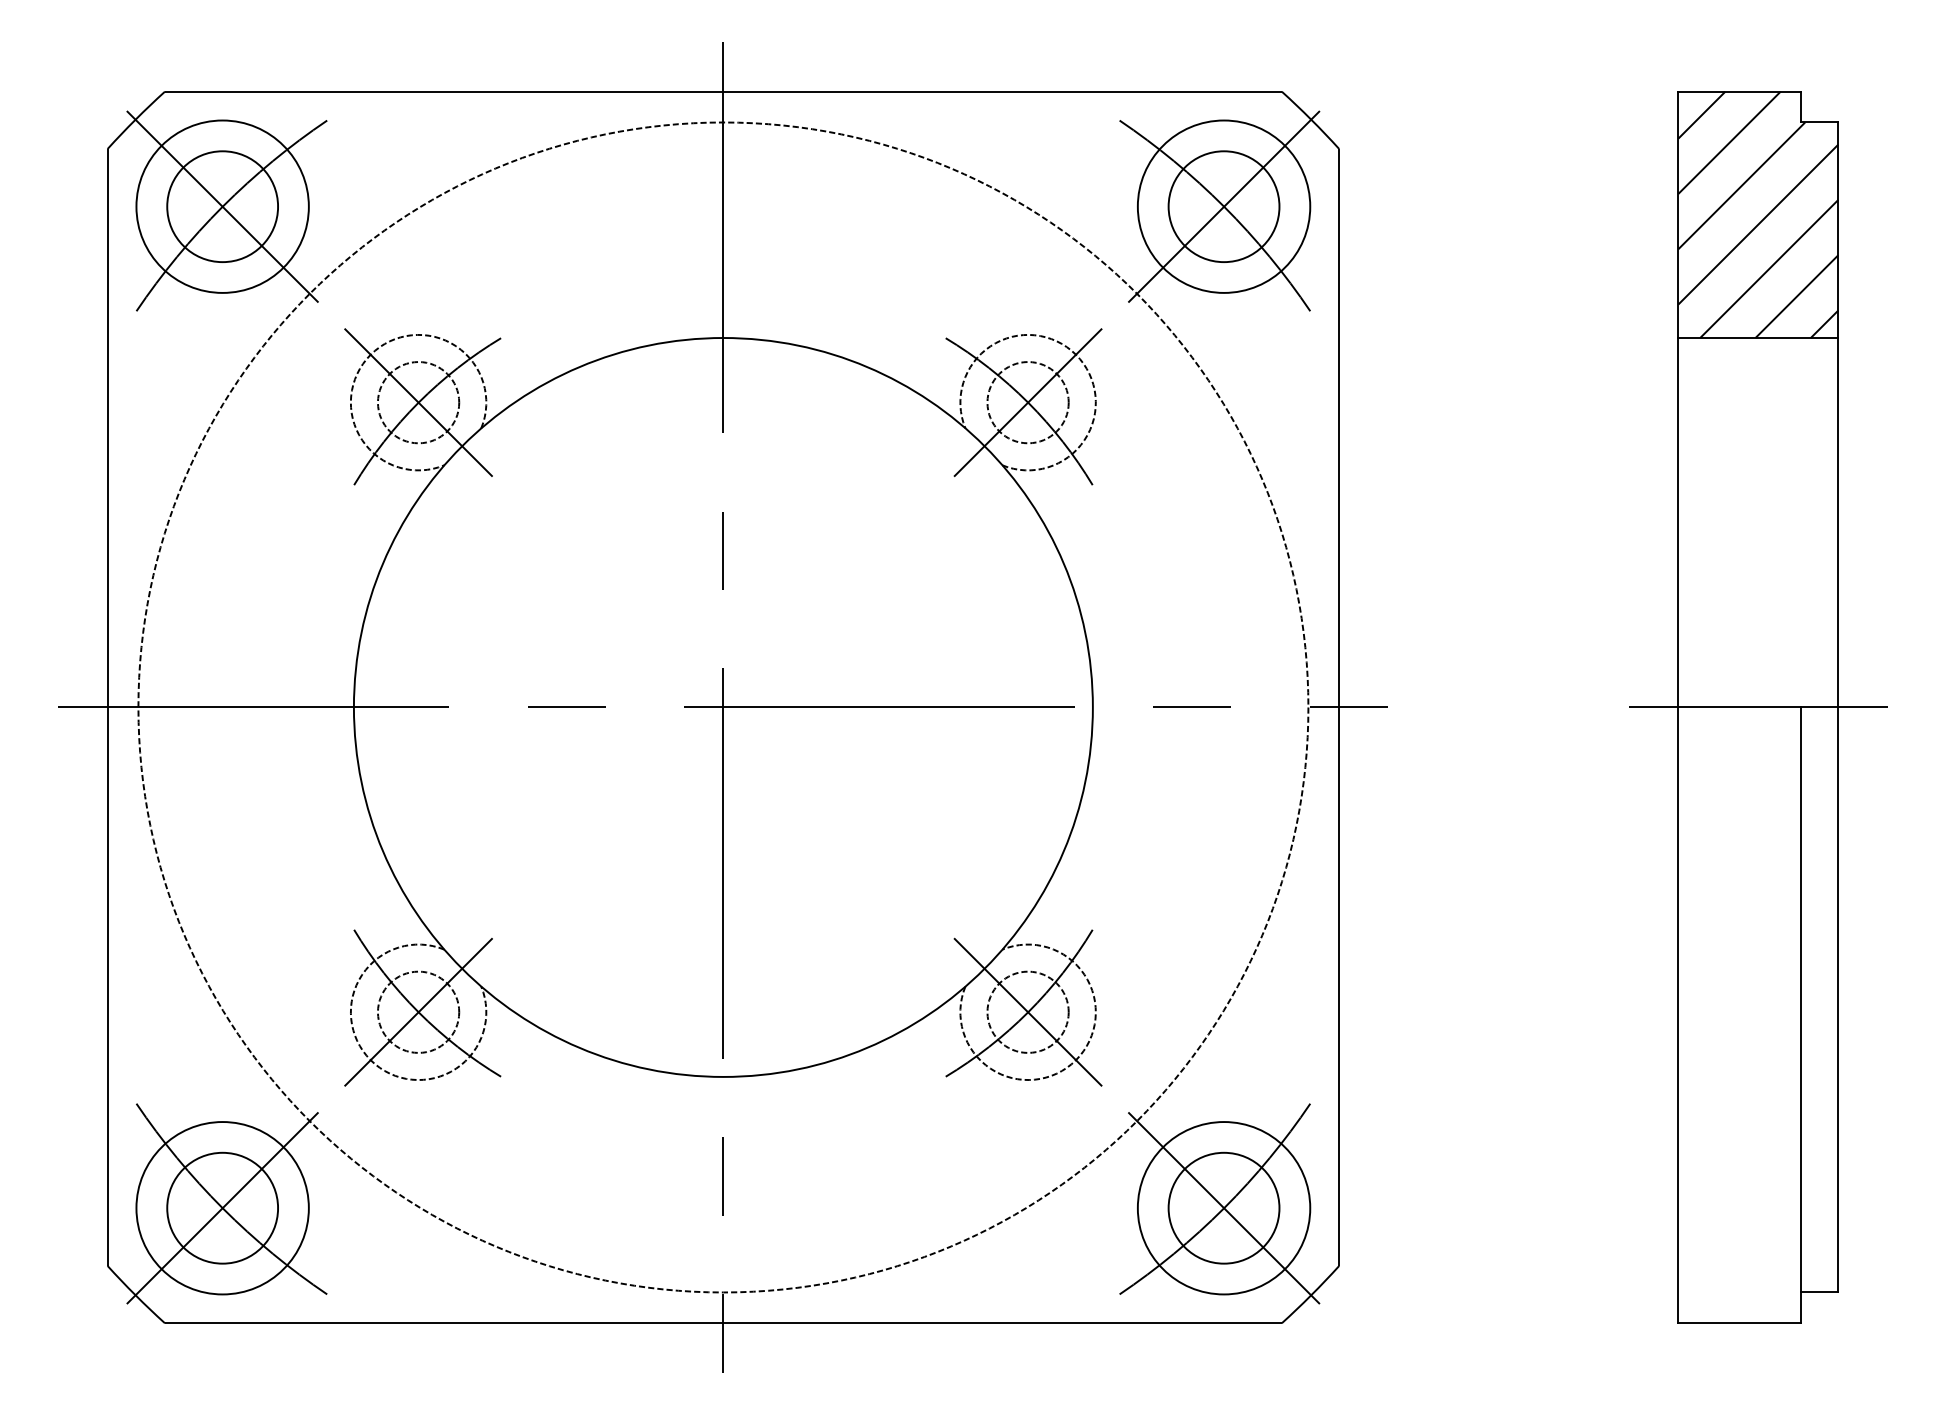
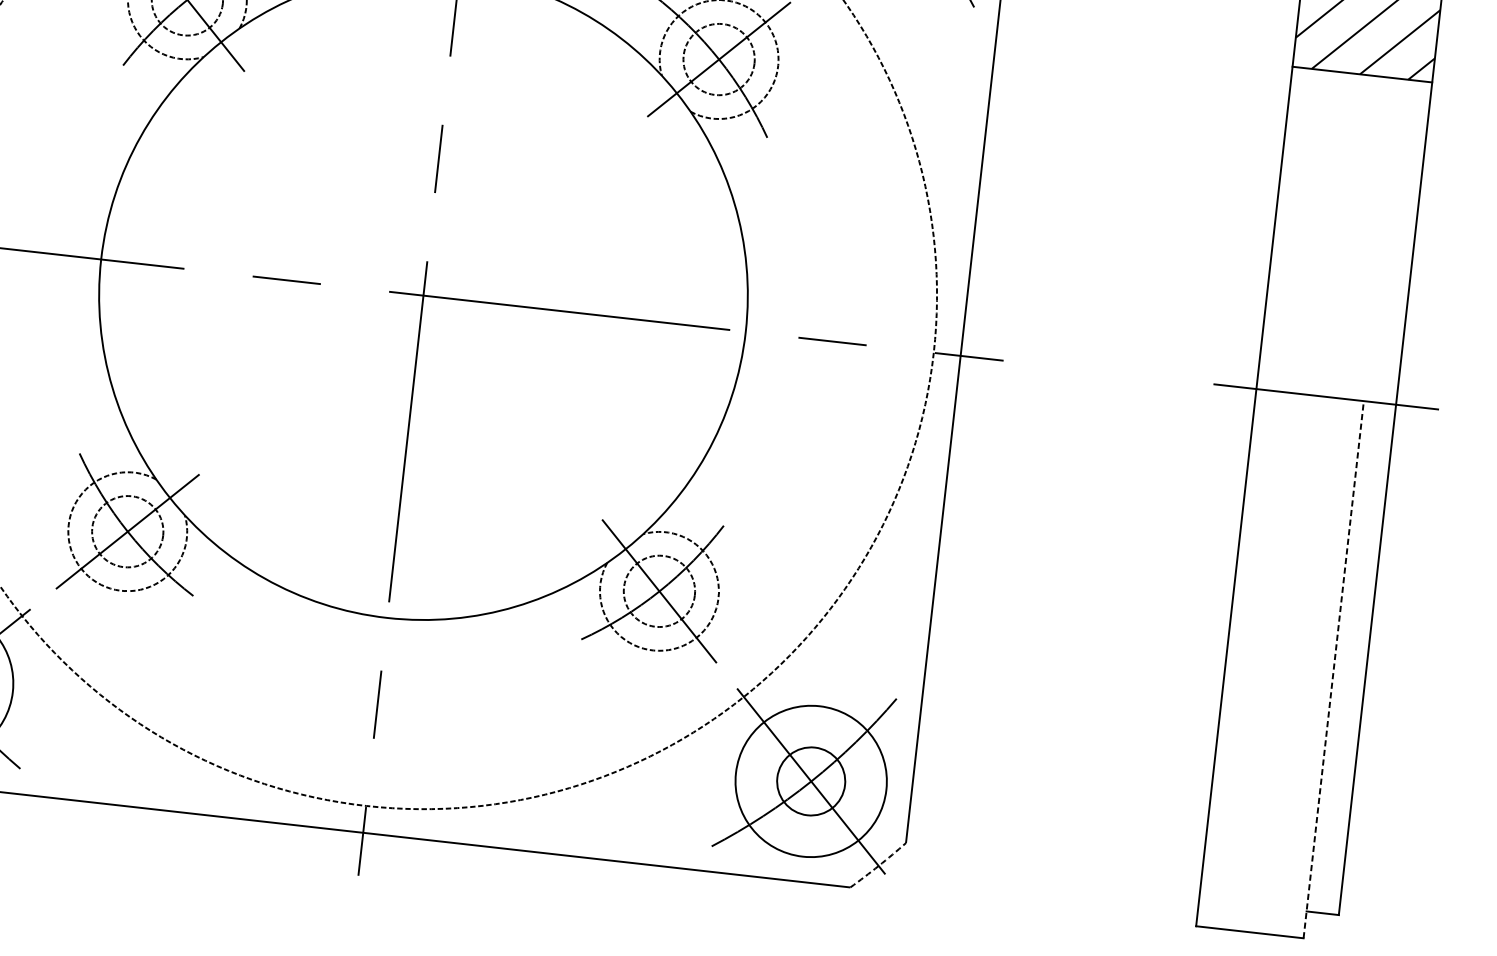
line: (1801, 1015) -> (1333, 669), solid -> dashed
circle: (1223, 1207) -> (810, 780), size x0.7
arc: (1311, 1295) -> (878, 866), solid -> dashed

